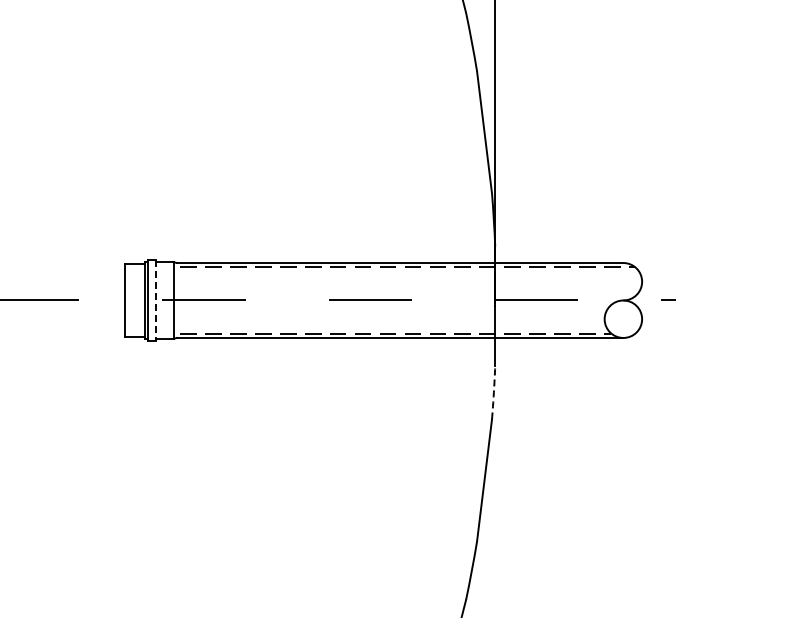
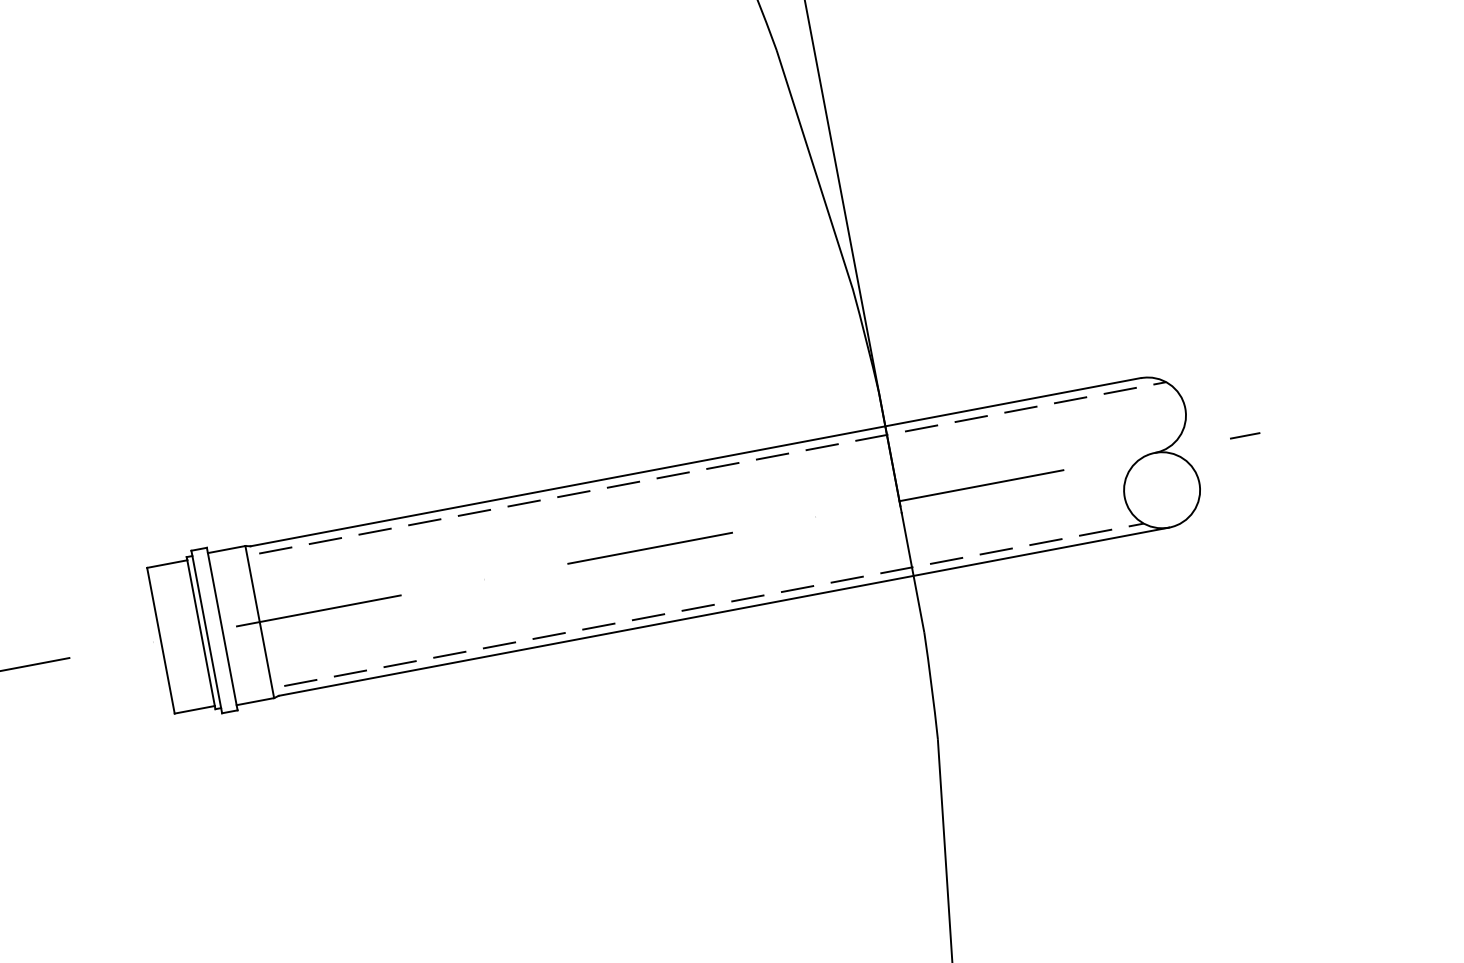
line: (155, 300) -> (222, 629), dashed -> solid
arc: (493, 392) -> (930, 685), dashed -> solid

